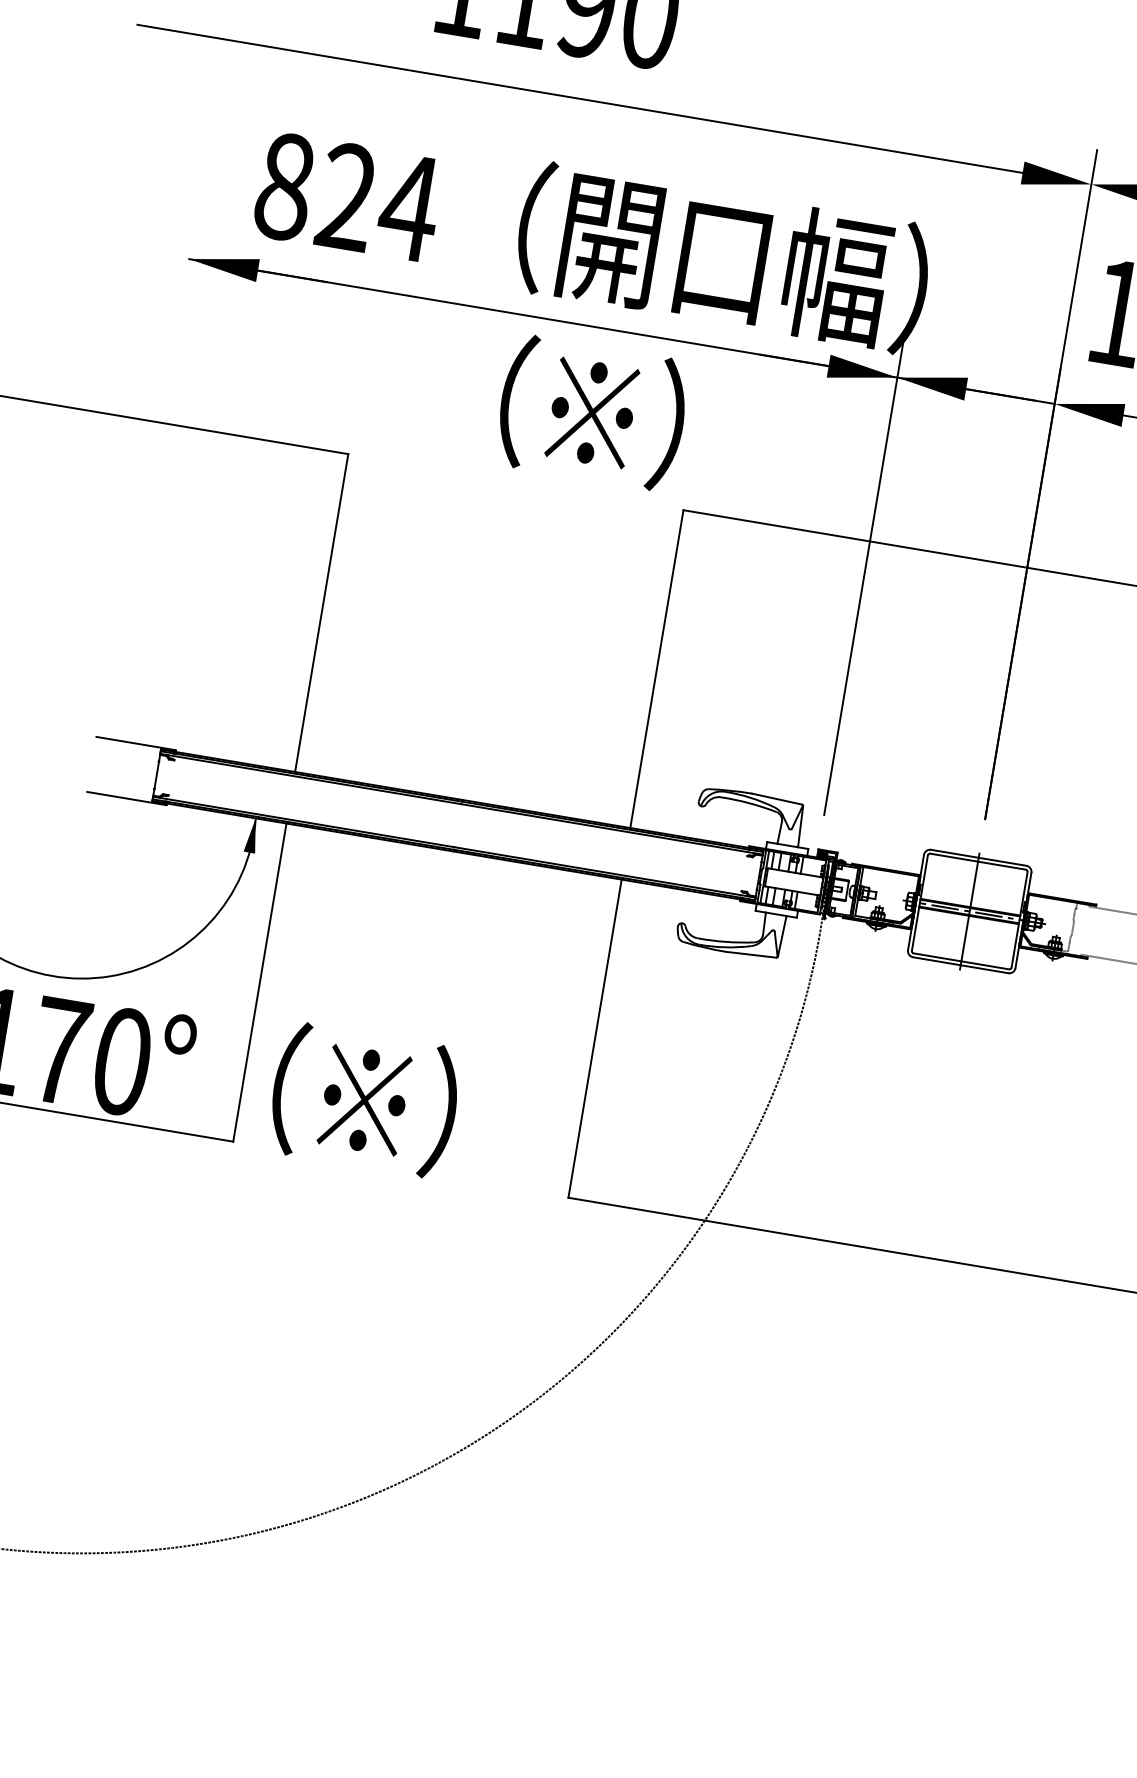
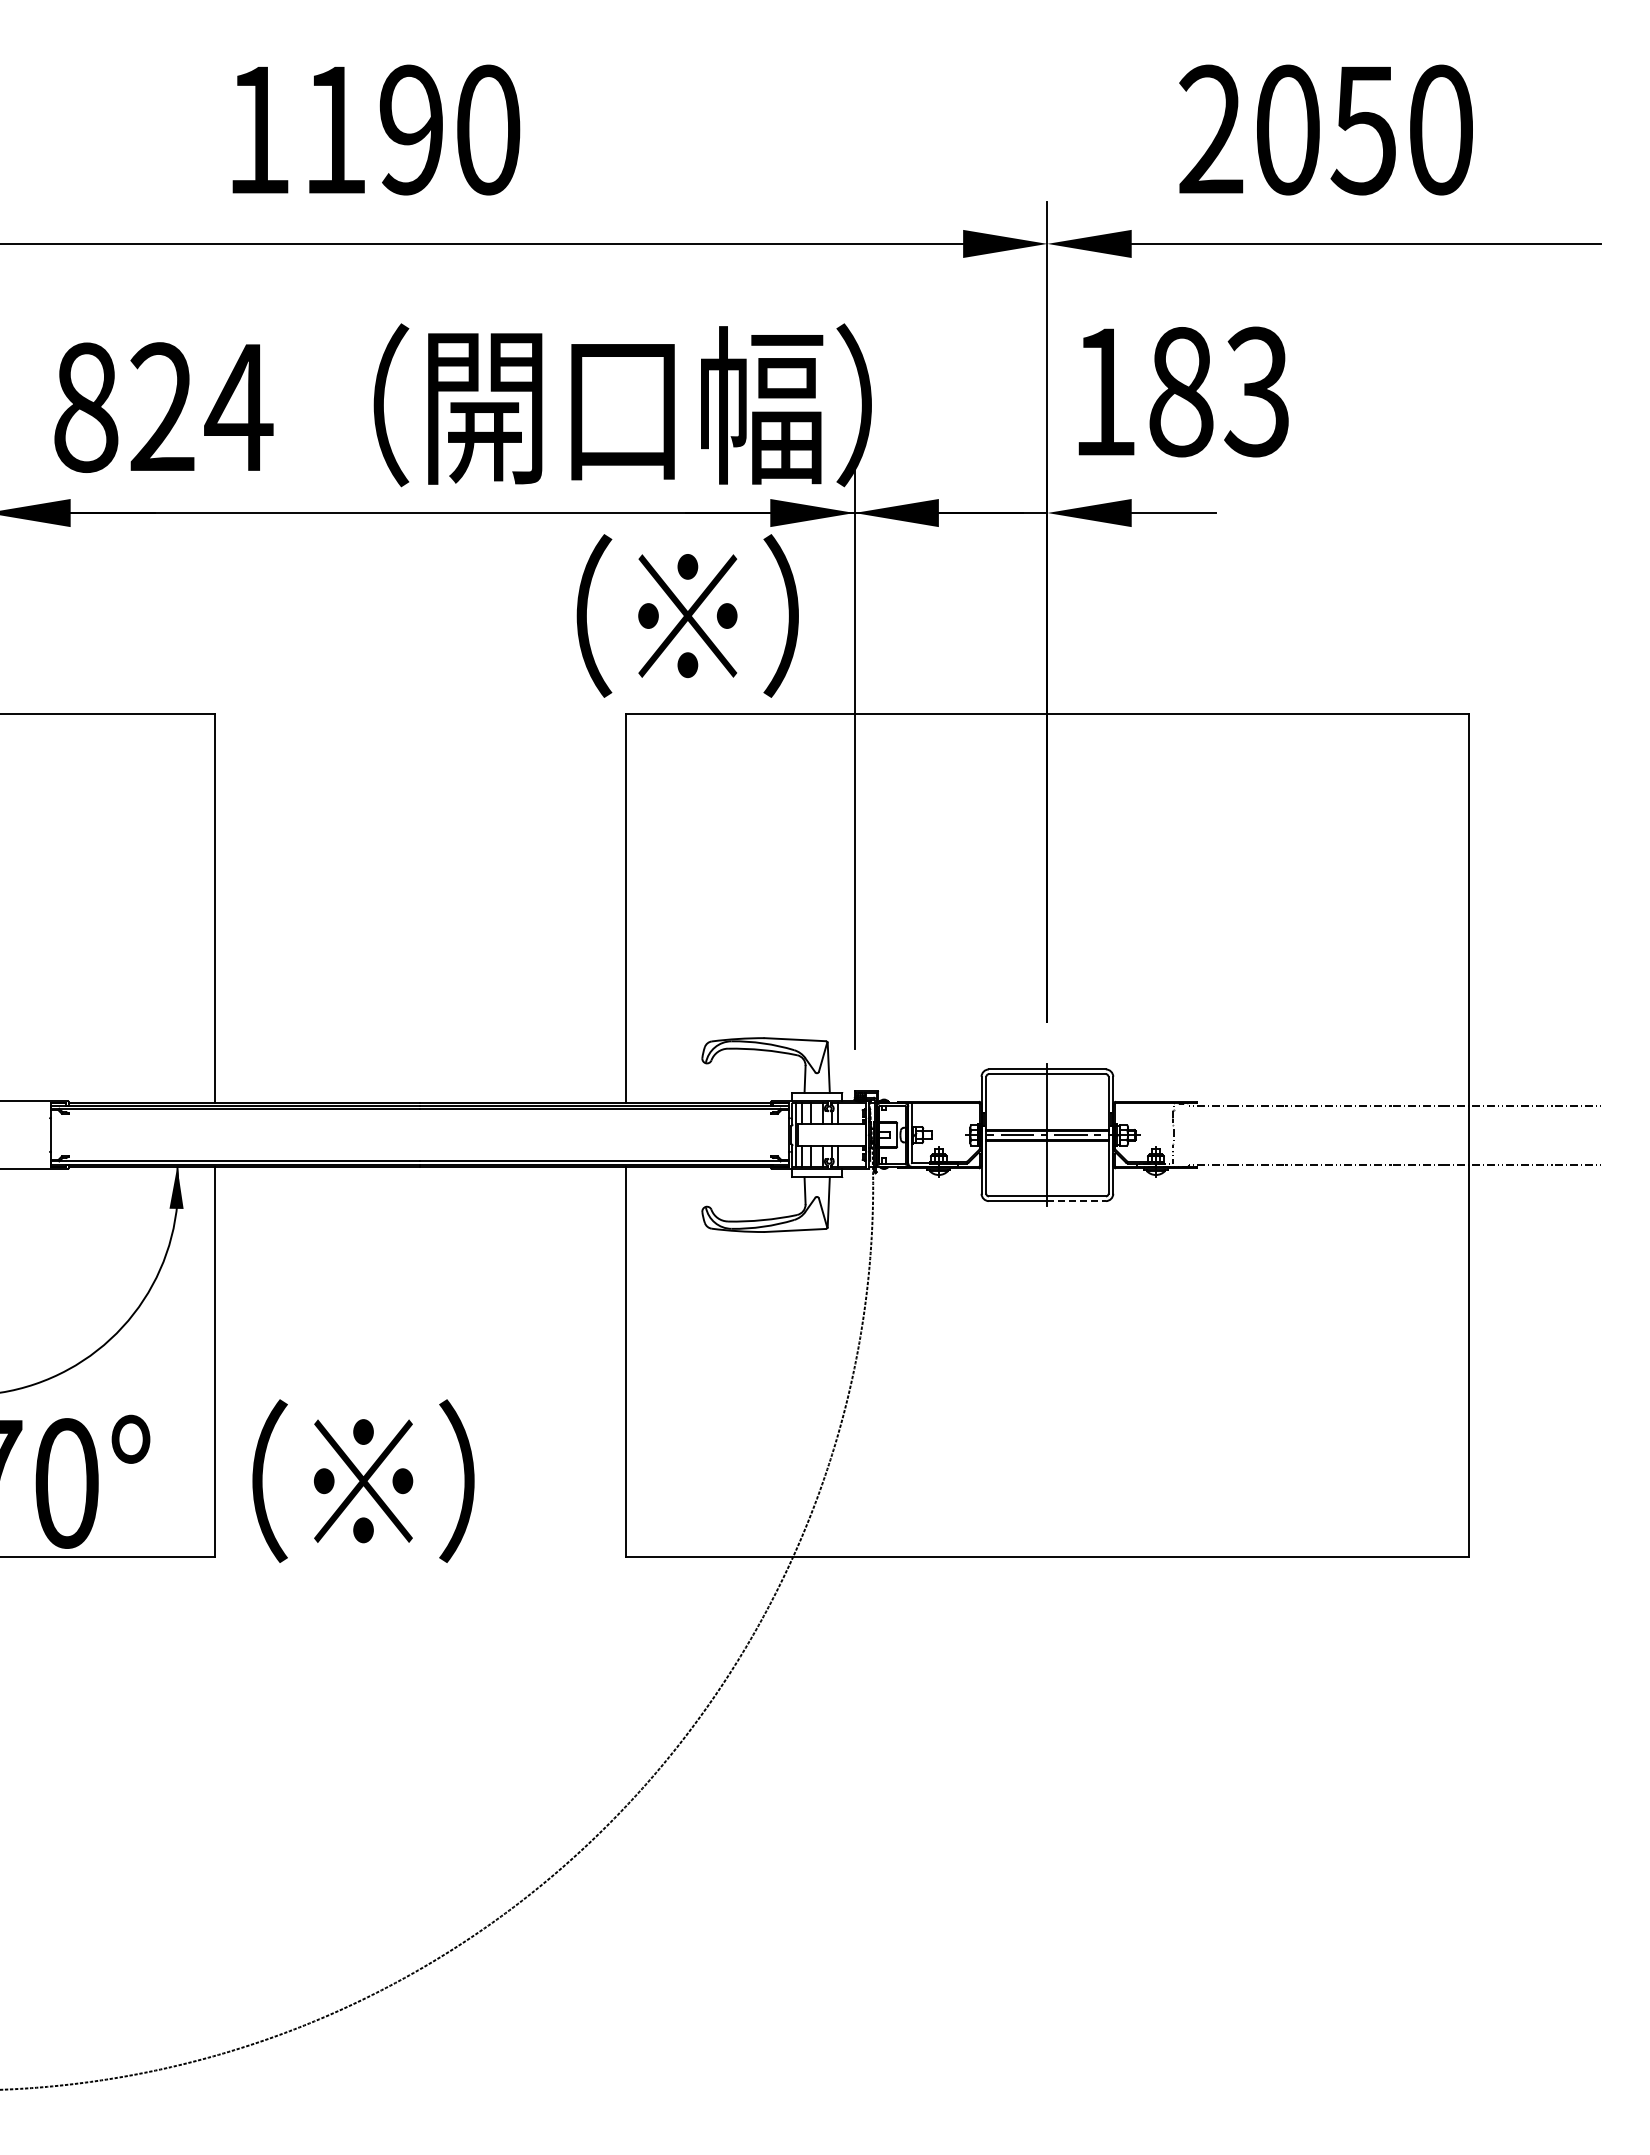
text: (592, 412) -> (687, 615), moved
line: (985, 969) -> (1077, 1201), solid -> dashed

